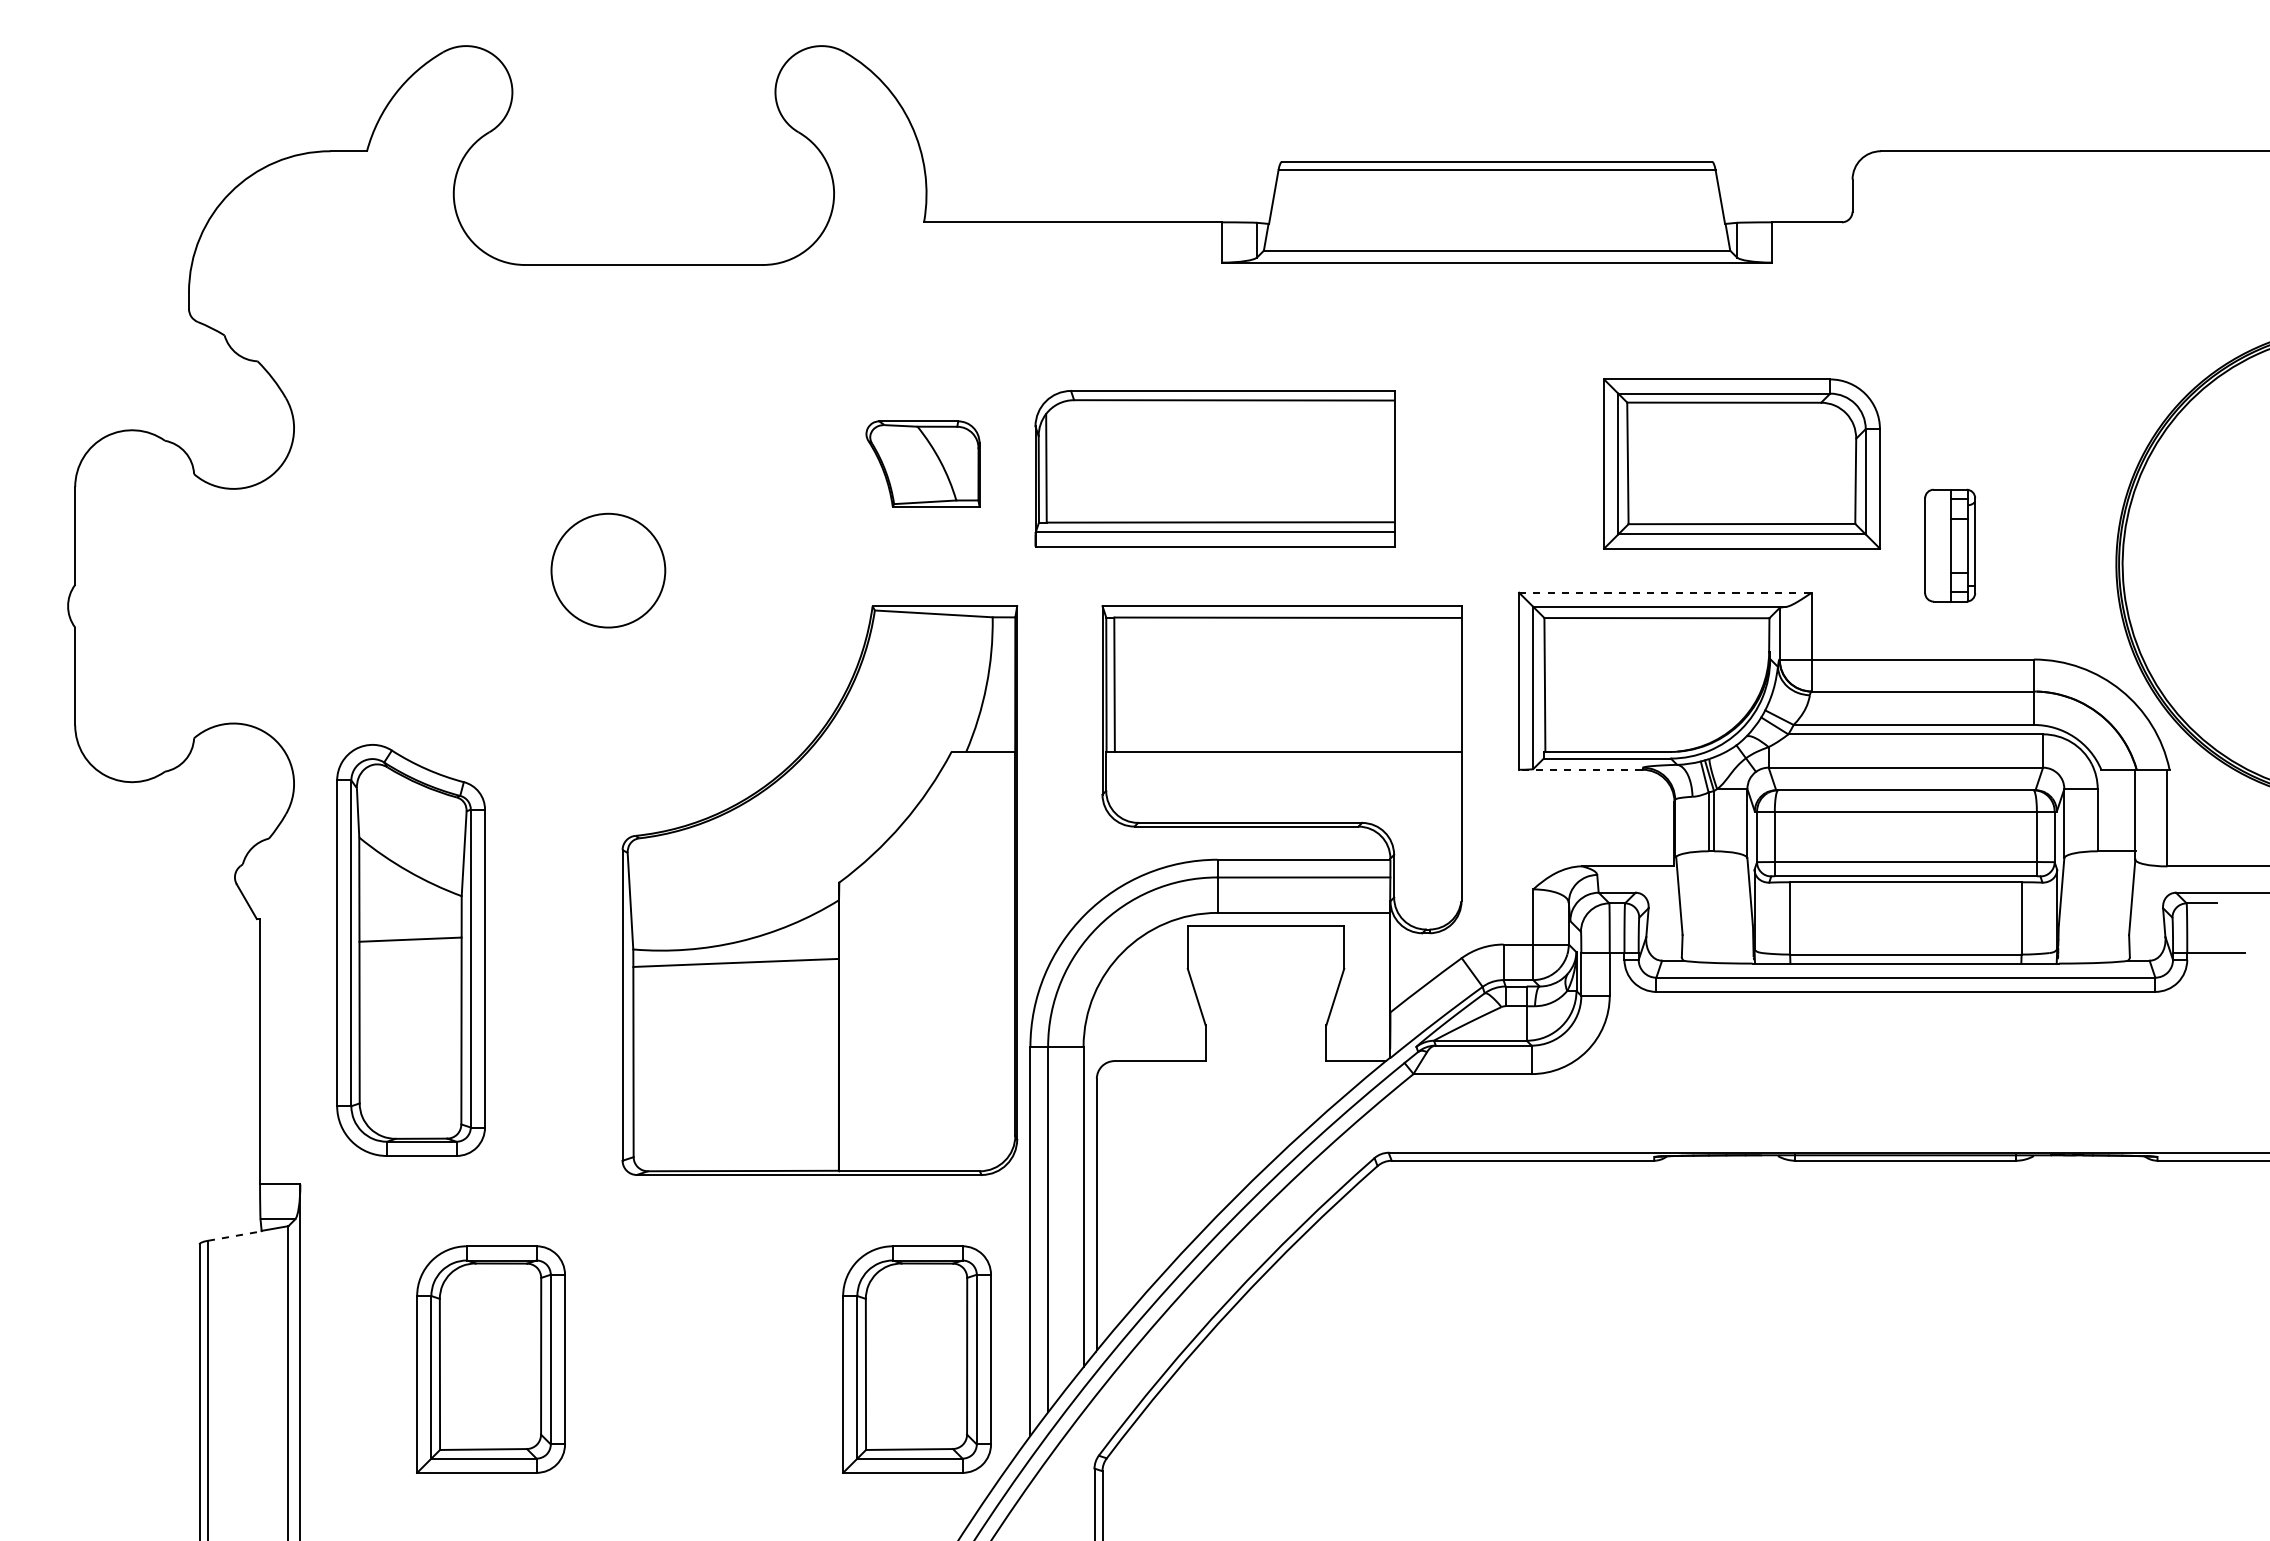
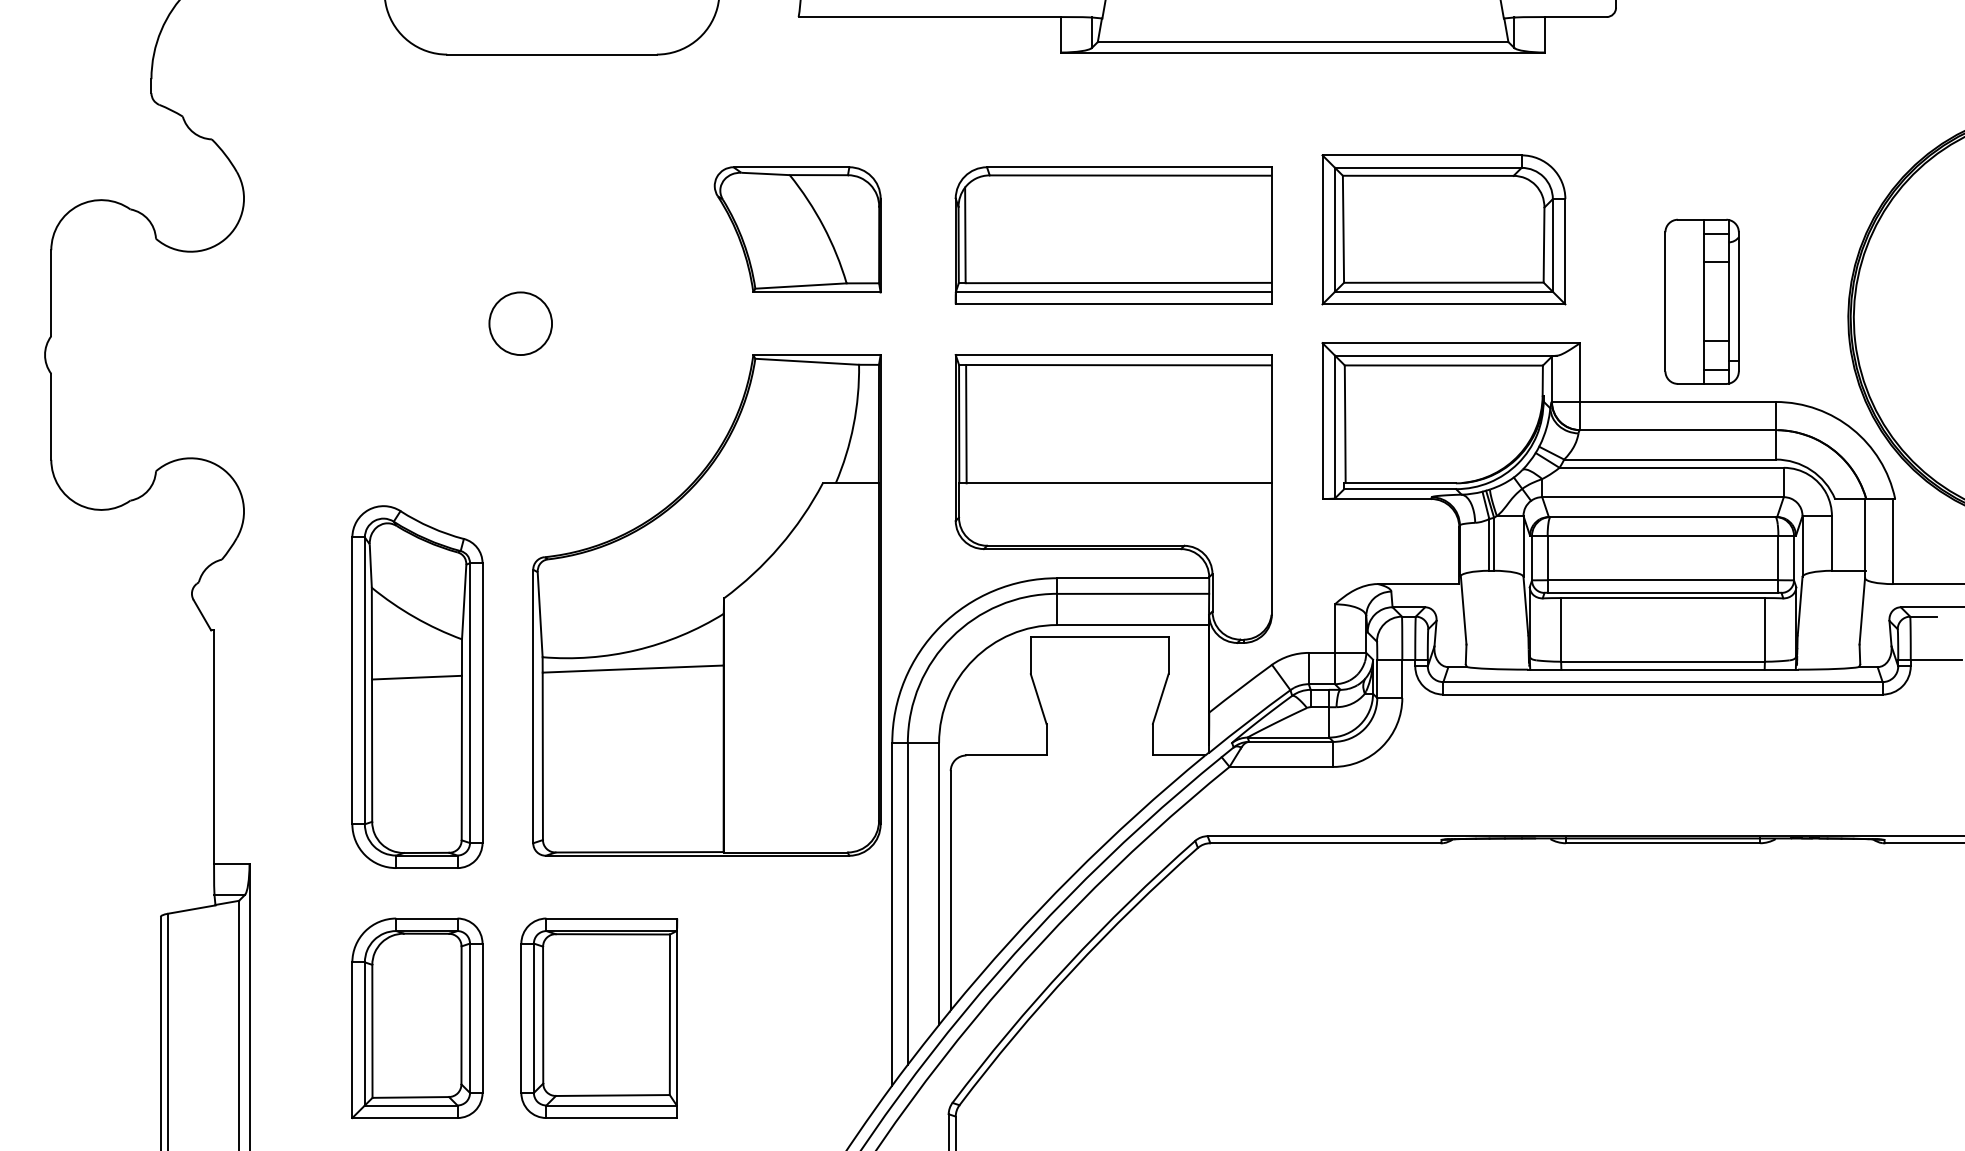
part: (922, 463) -> (797, 229), size x1.67
part: (1741, 463) -> (1443, 229), moved
part: (1214, 468) -> (1113, 235), moved
part: (1949, 545) -> (1701, 301), size x1.67
circle: (607, 570) -> (519, 323), size x0.62
line: (1665, 592) -> (1451, 342), dashed -> solid
line: (1580, 769) -> (1376, 498), dashed -> solid
part: (410, 950) -> (416, 687), moved
line: (235, 1236) -> (192, 909), dashed -> solid
part: (697, 1359) -> (599, 1018), added
part: (916, 1359) -> (791, 1018), removed

